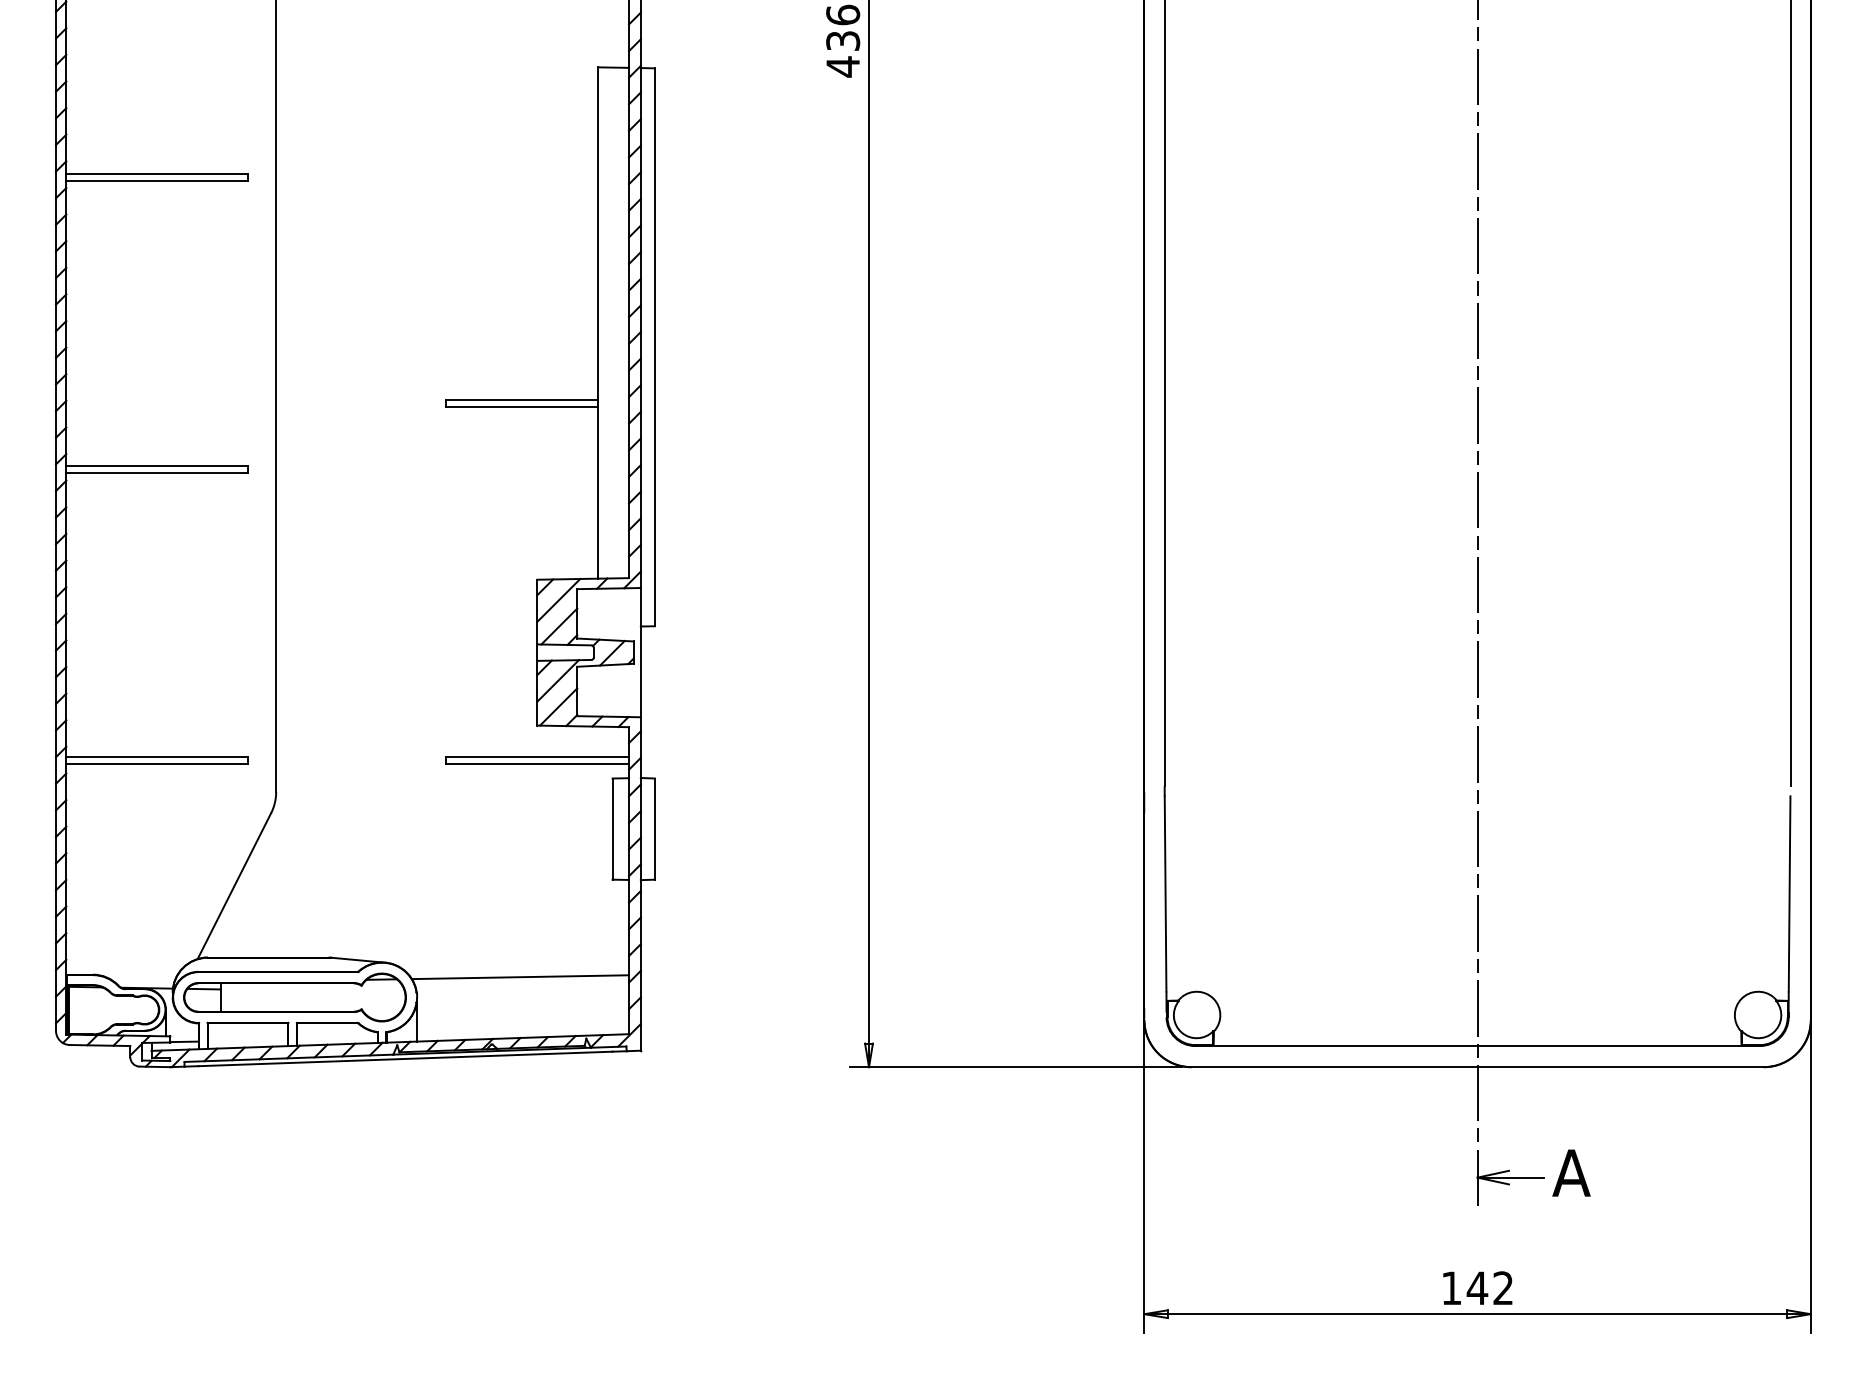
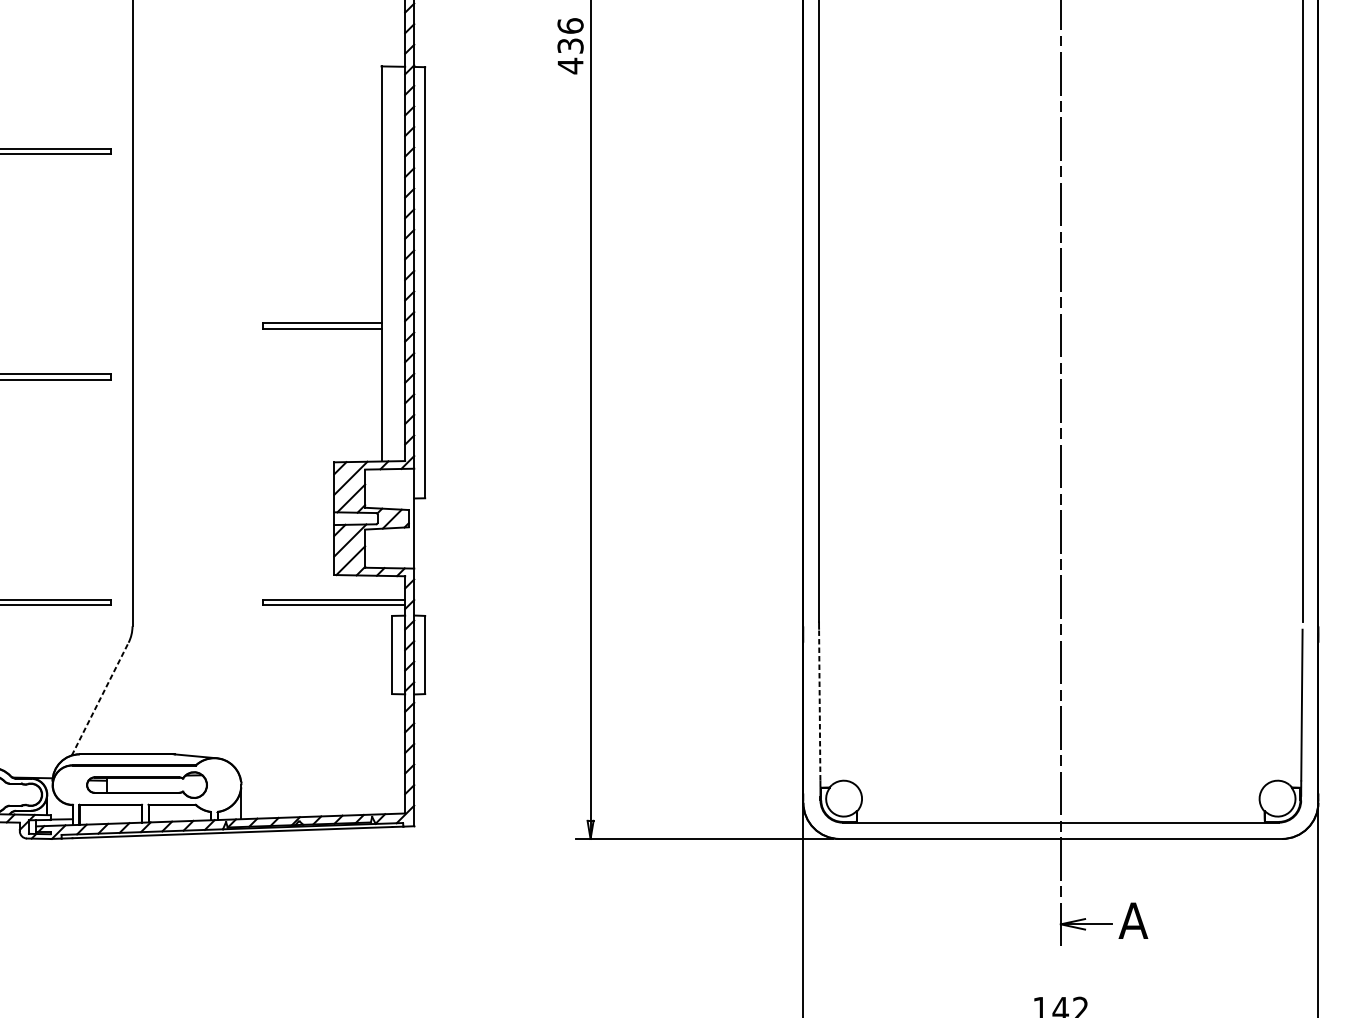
line: (234, 886) -> (100, 699), solid -> dashed
line: (1165, 893) -> (819, 704), solid -> dashed
line: (520, 977) -> (321, 769), removed
part: (294, 997) -> (146, 785), size x0.7

